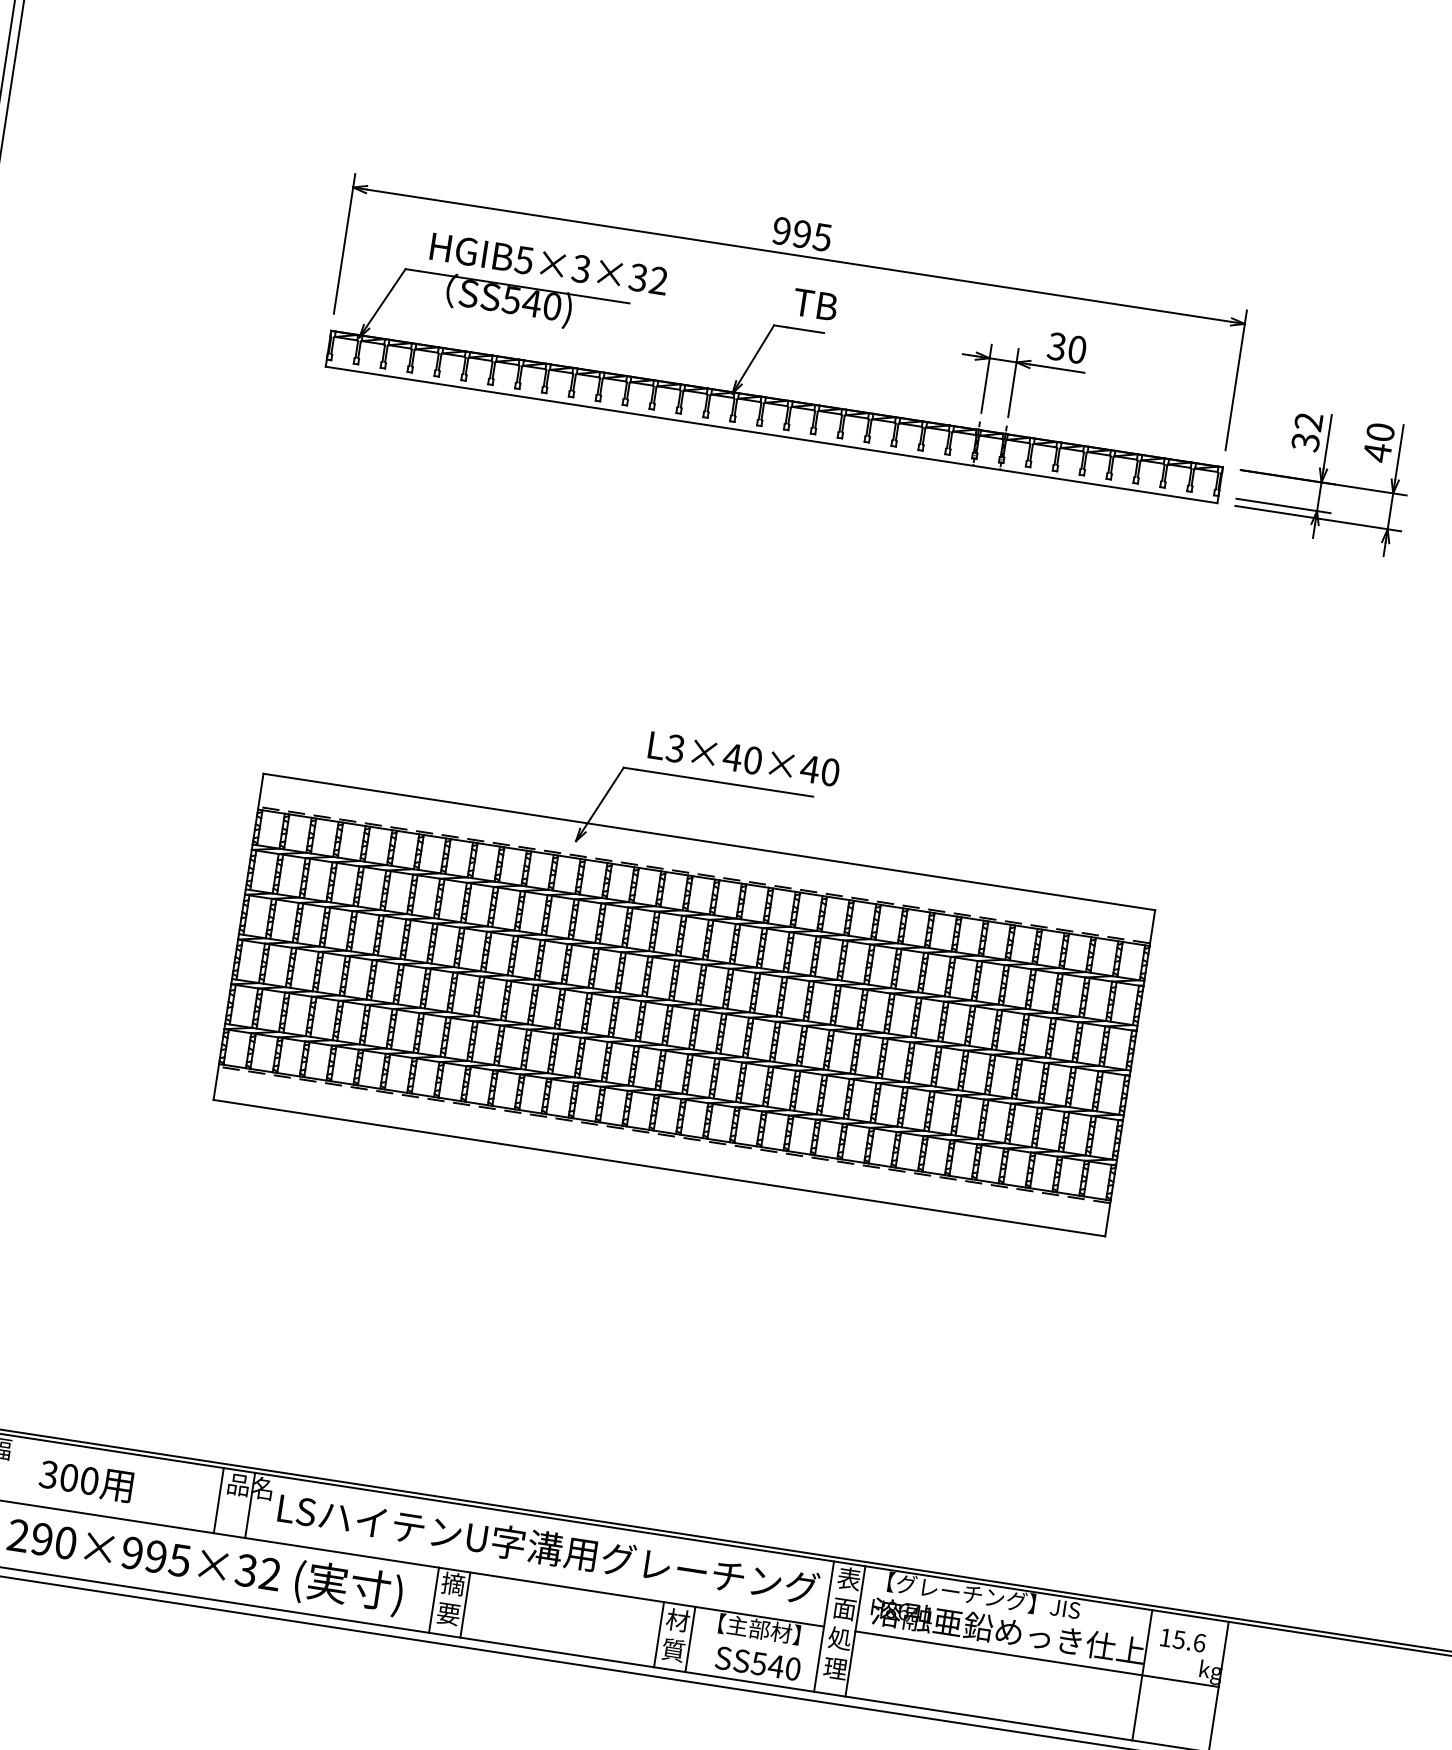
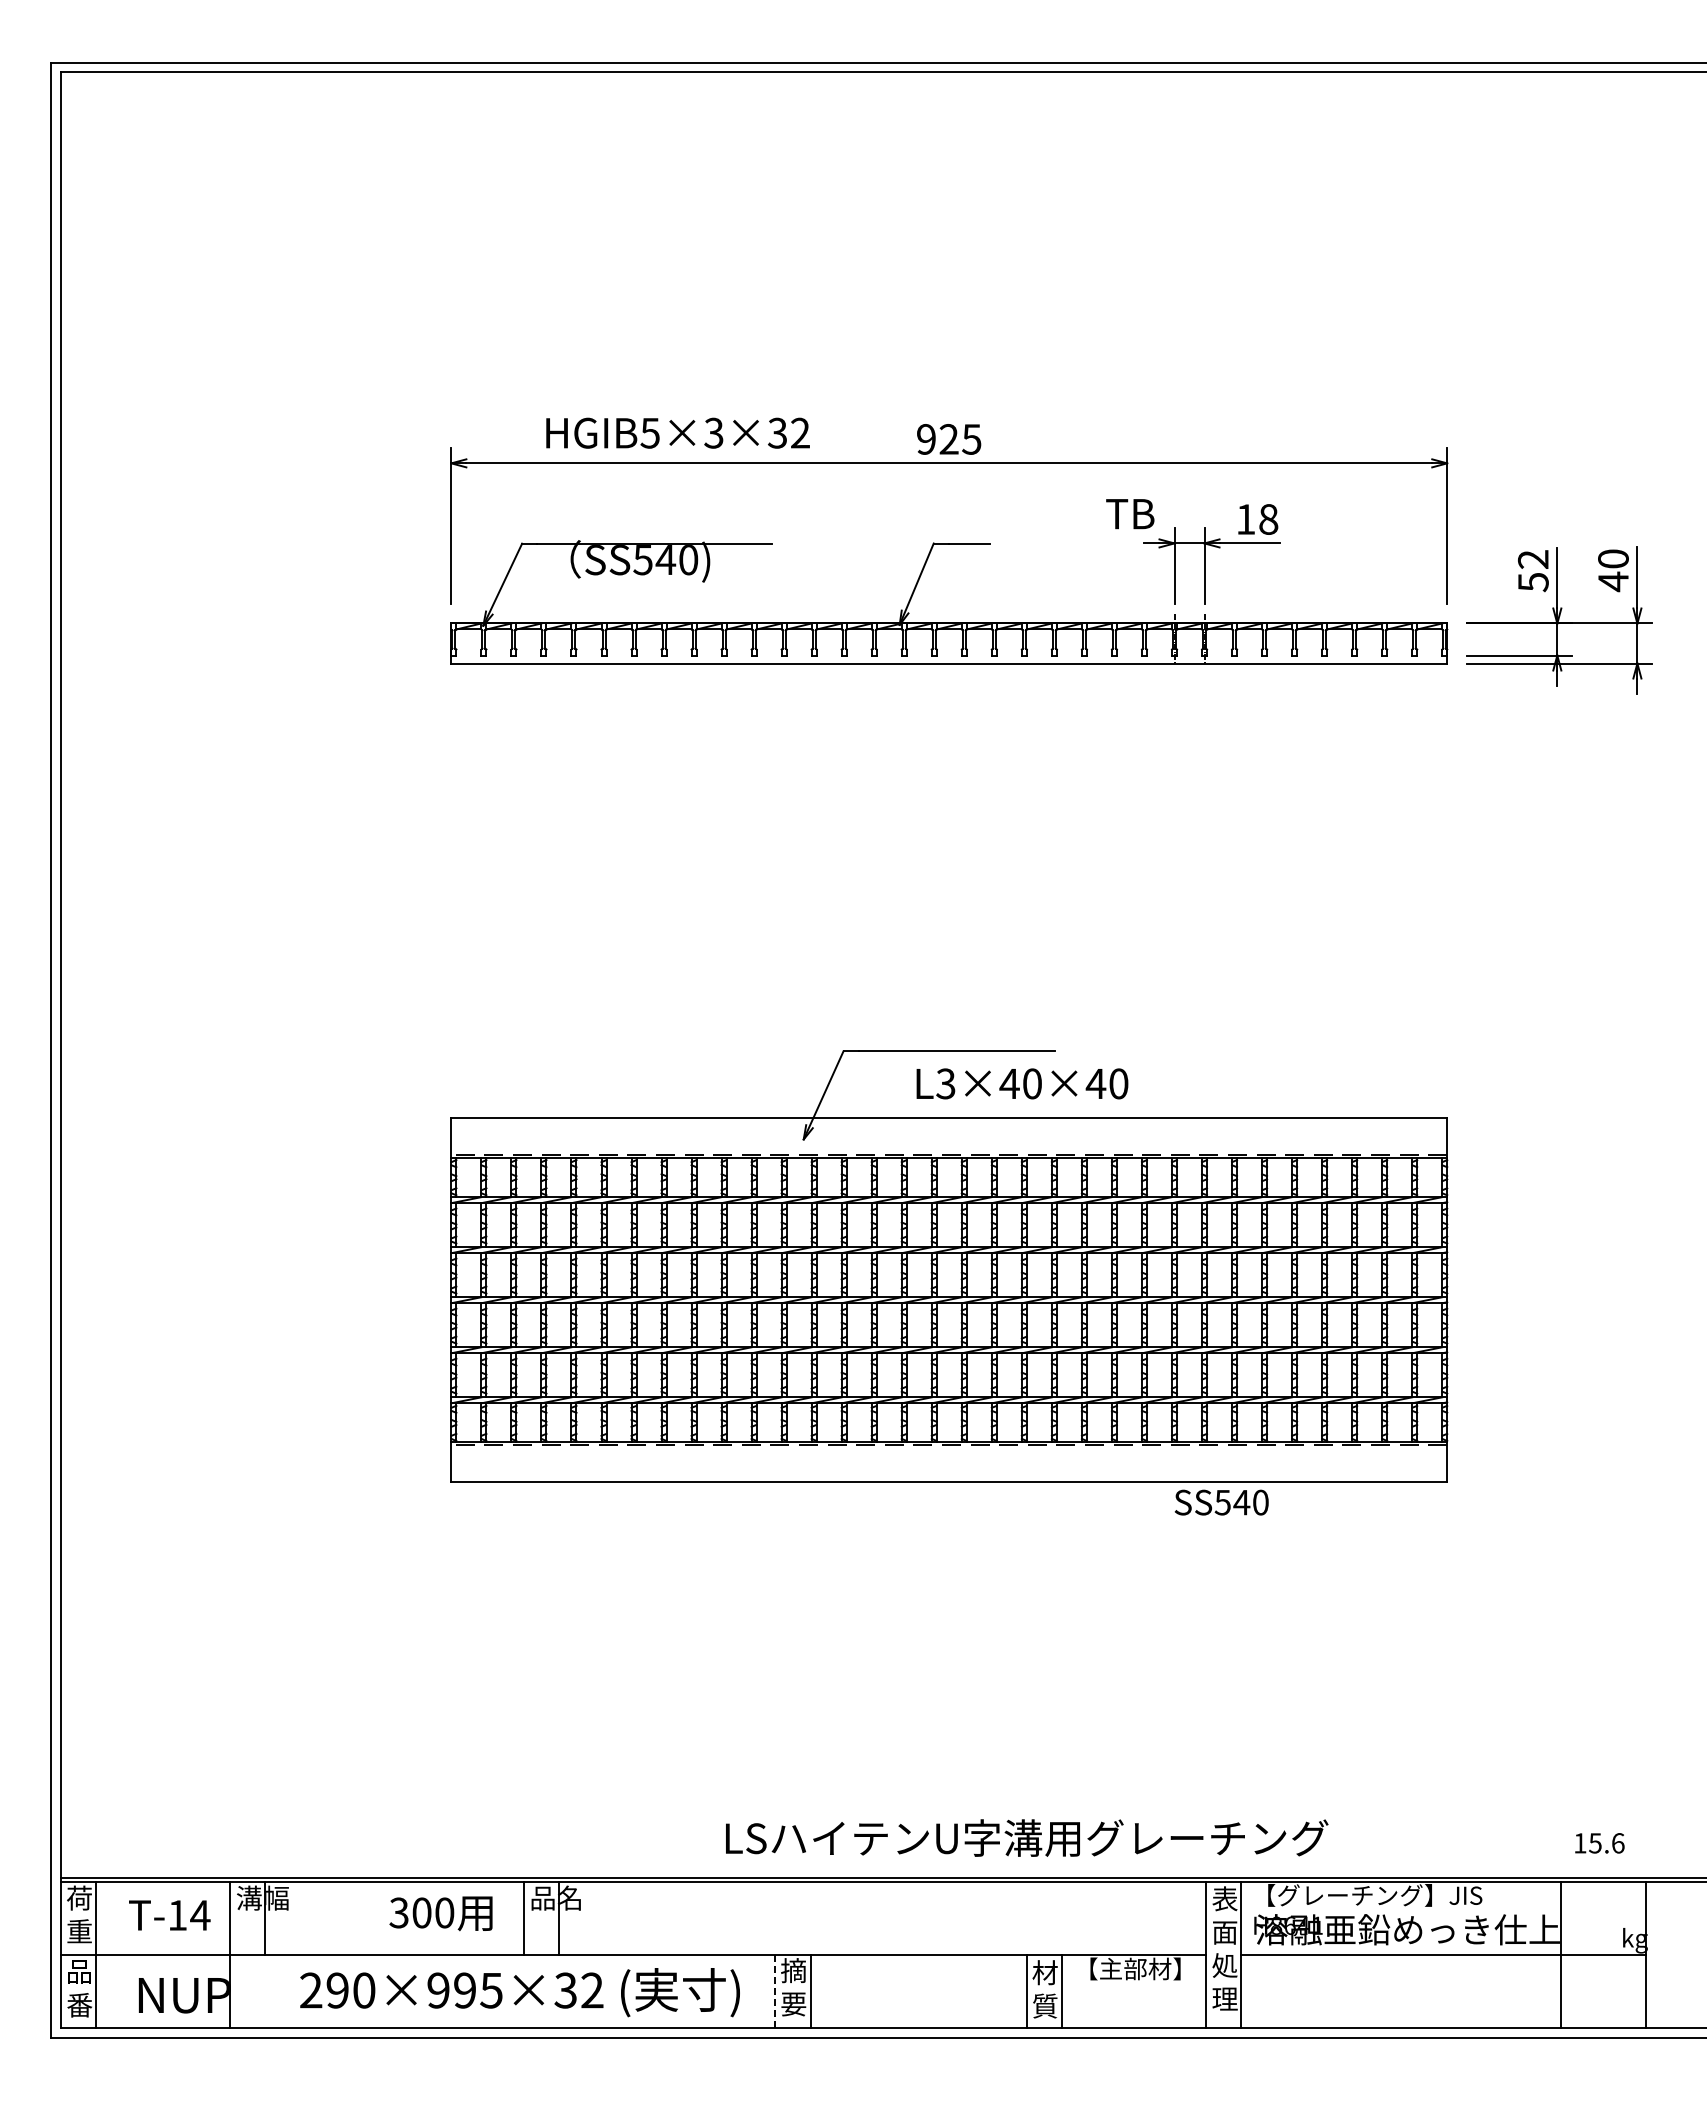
text: (801, 234) -> (948, 439), 995 -> 925
text: (548, 263) -> (677, 432), moved
text: (815, 305) -> (1130, 514), moved
text: (1067, 348) -> (1257, 519), 30 -> 18
text: (1304, 442) -> (1532, 582), 32 -> 52
text: (744, 758) -> (1022, 1083), moved
text: (85, 1480) -> (440, 1913), moved
text: (549, 1548) -> (1027, 1837), moved
line: (433, 1601) -> (775, 1992), solid -> dashed
text: (1182, 1640) -> (1599, 1843), moved
text: (757, 1663) -> (1221, 1502), moved

